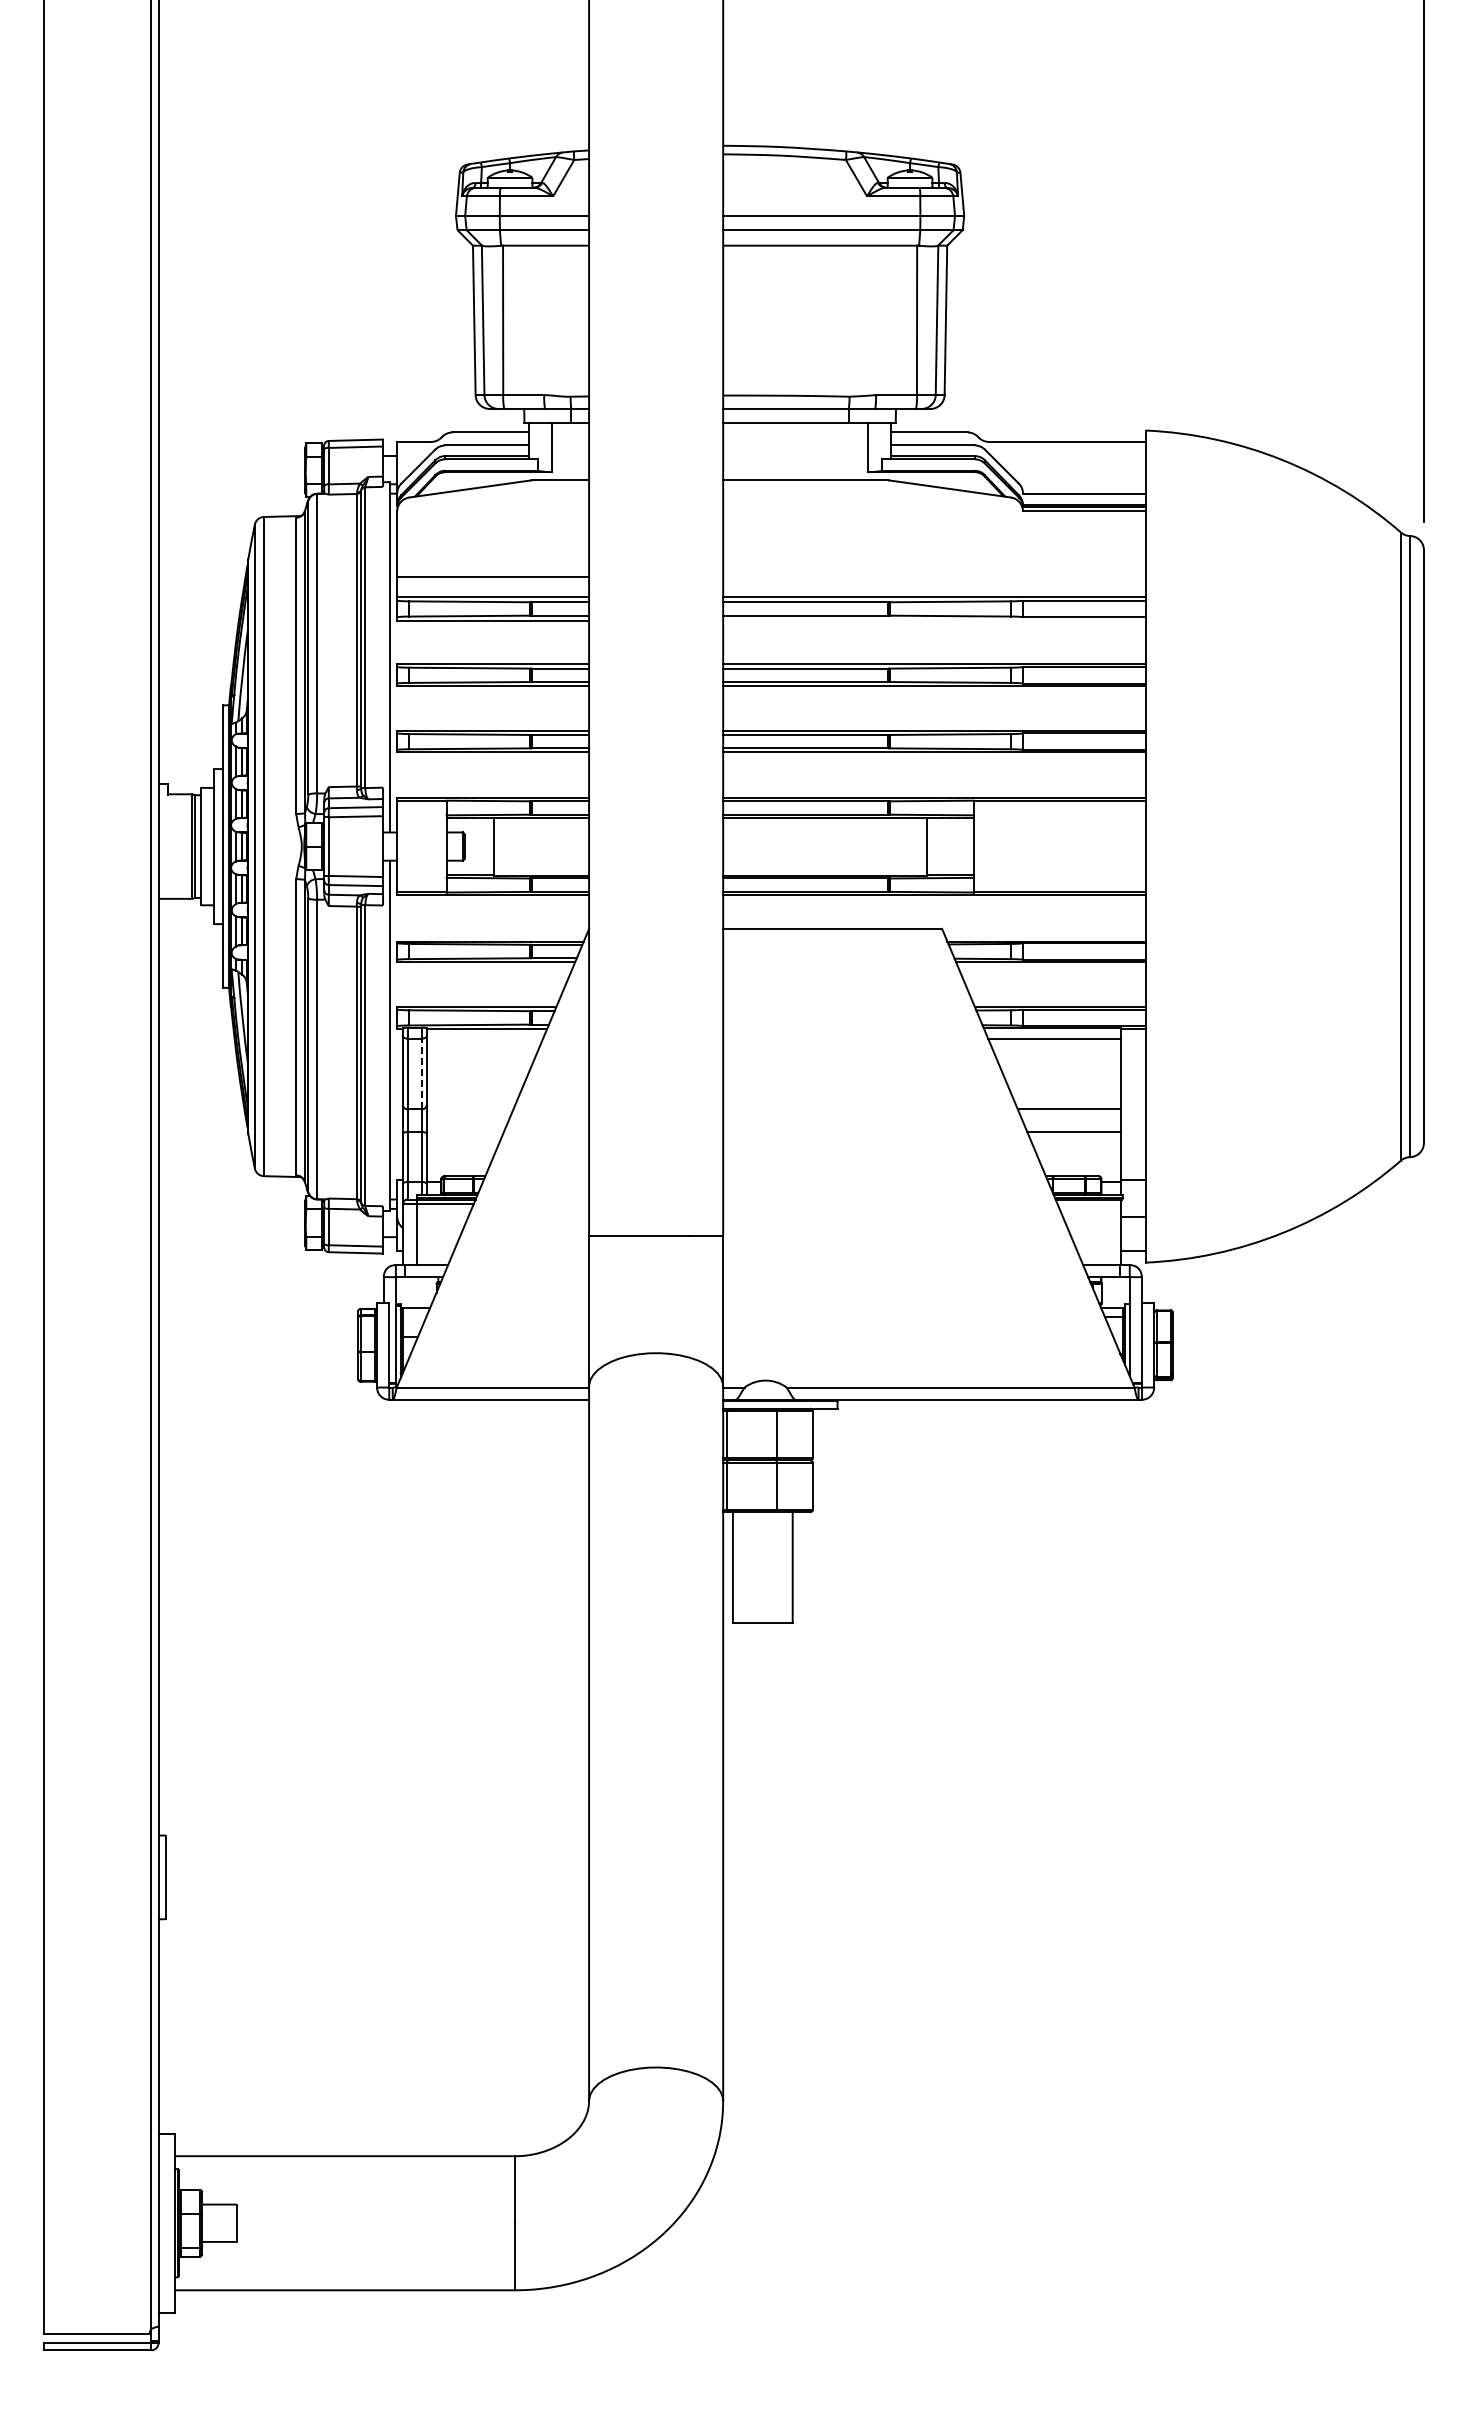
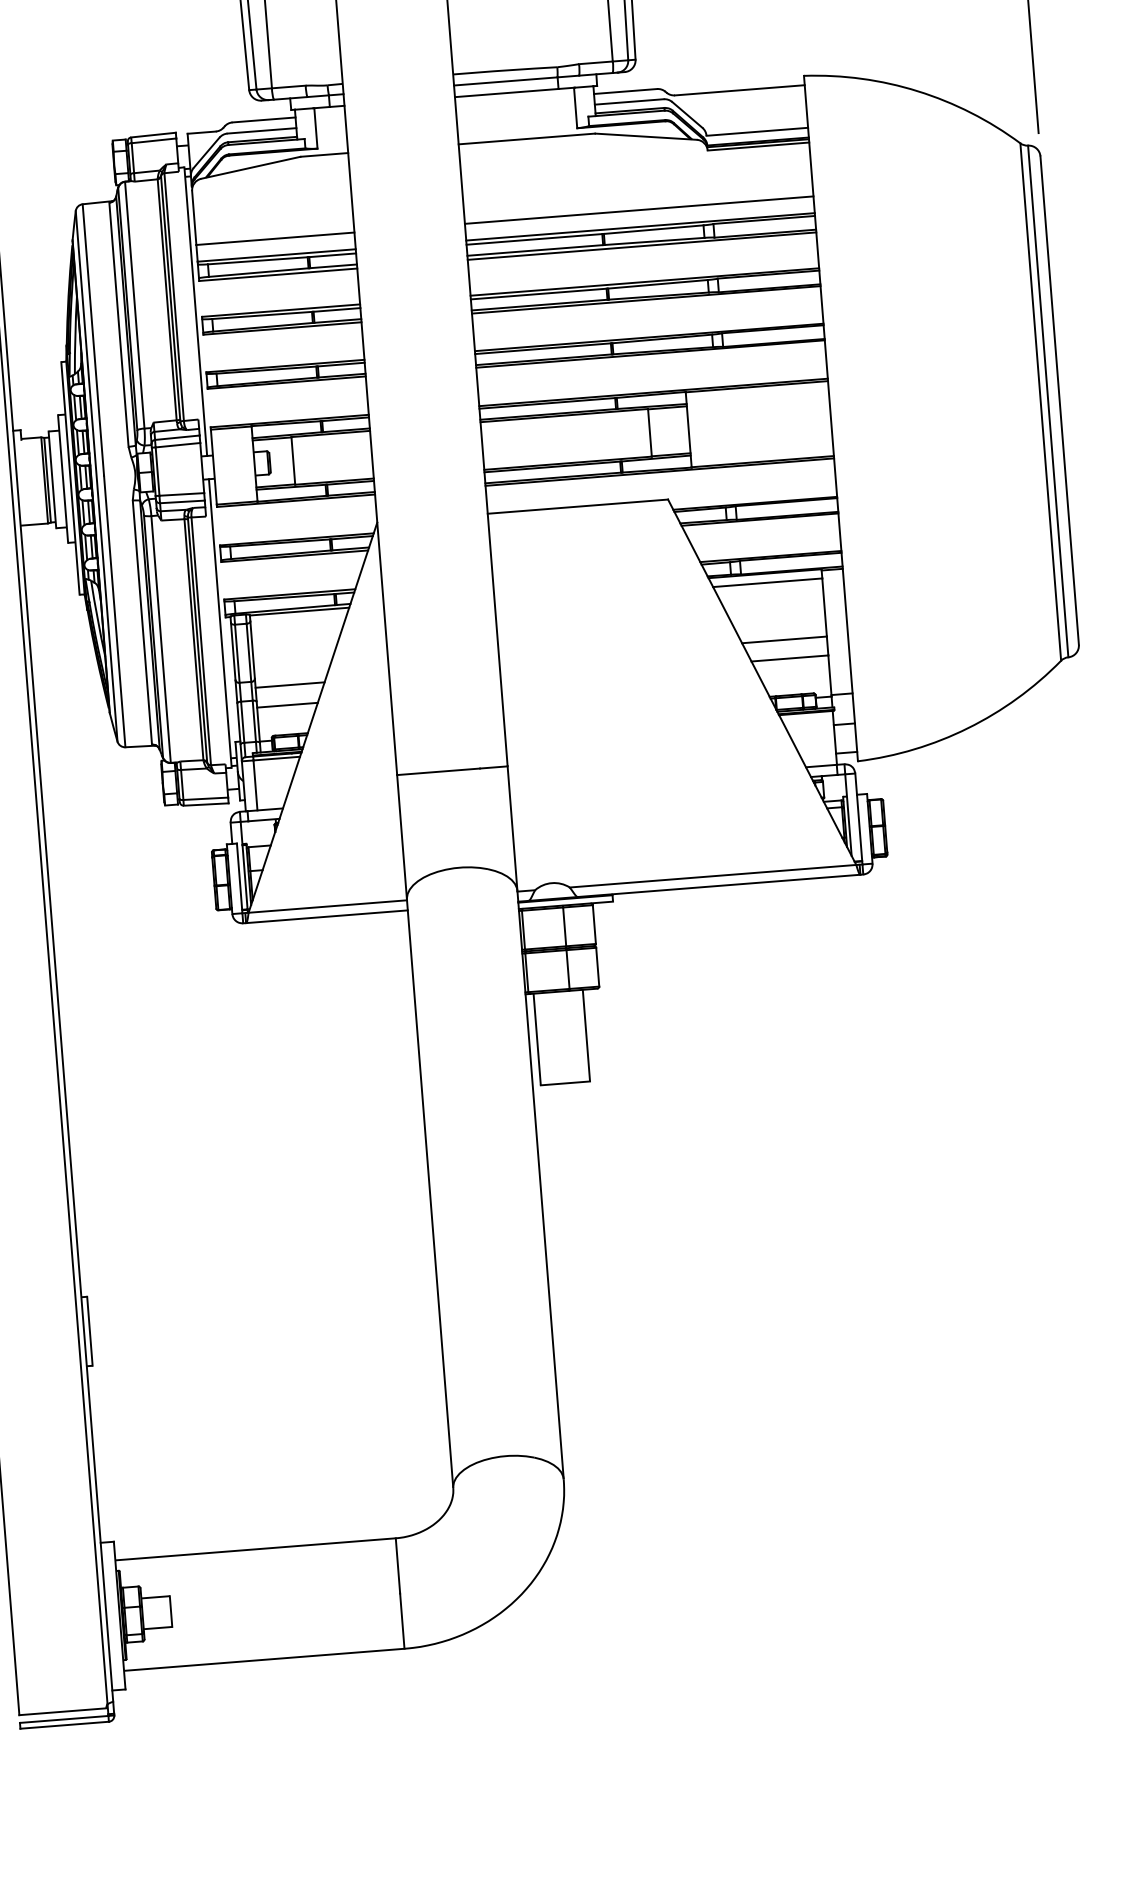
line: (934, 576) -> (638, 209), added
line: (934, 620) -> (641, 246), added
line: (421, 1073) -> (248, 652), dashed -> solid
line: (468, 1116) -> (290, 684), added
line: (463, 1140) -> (287, 704), added

